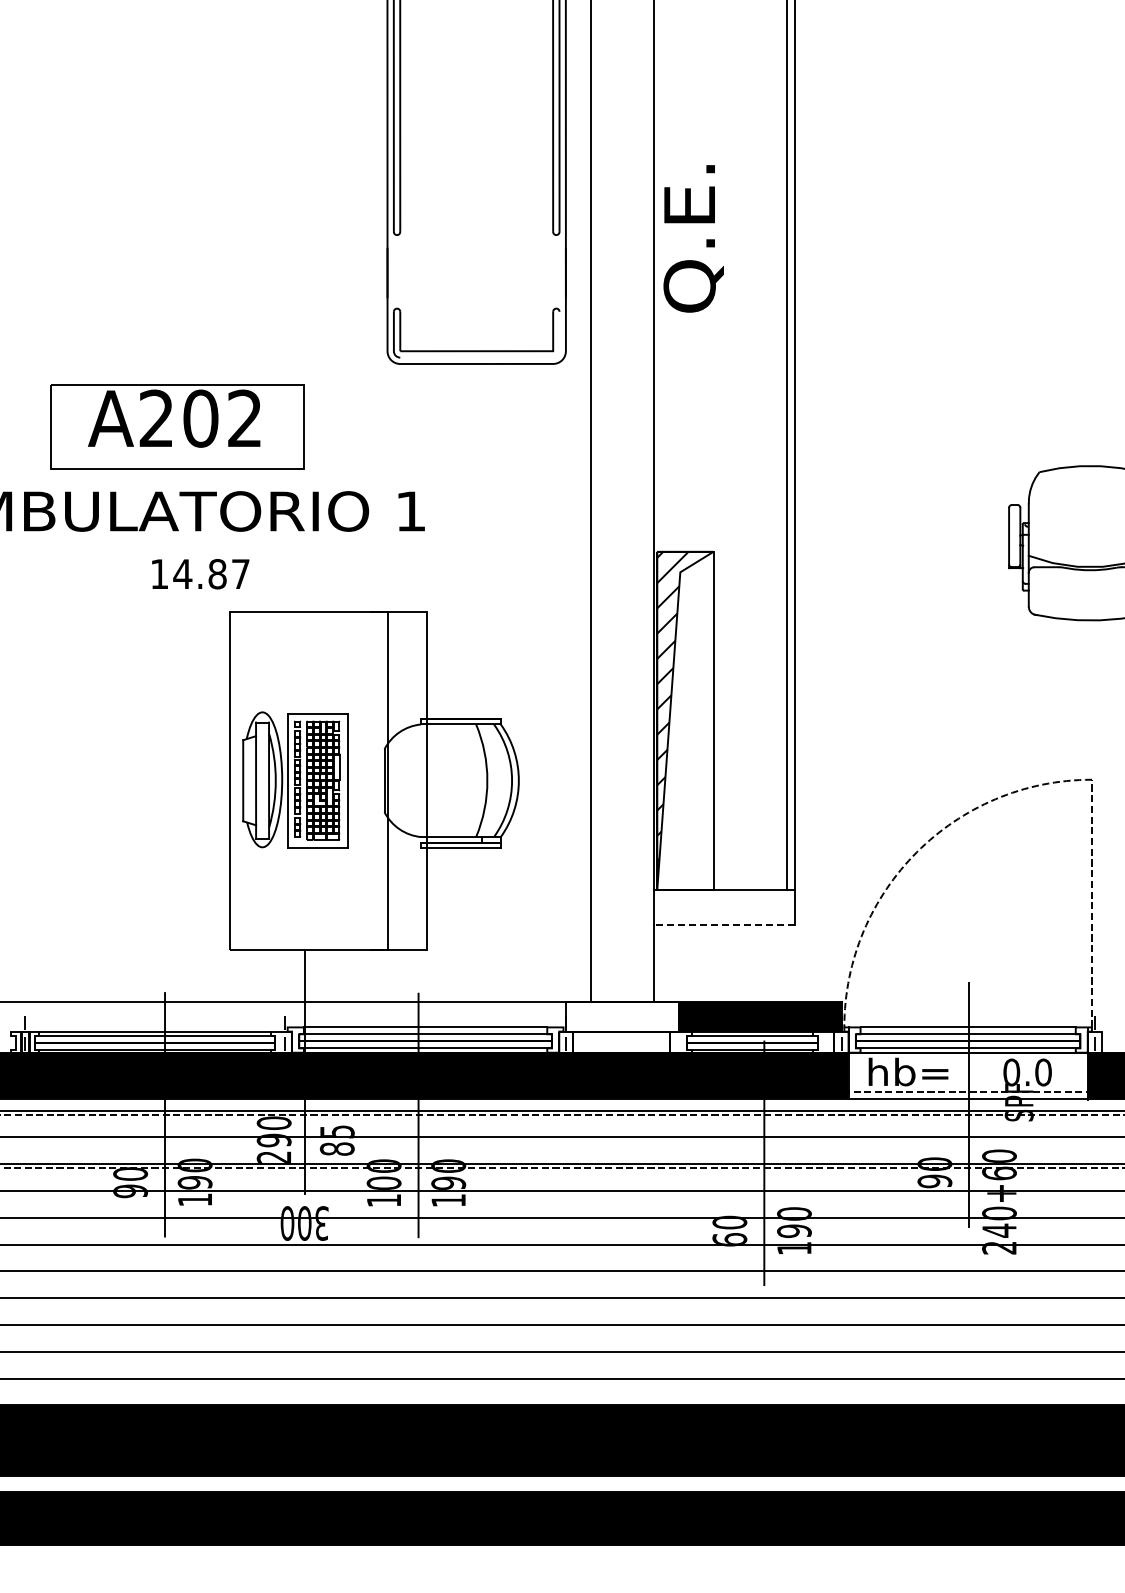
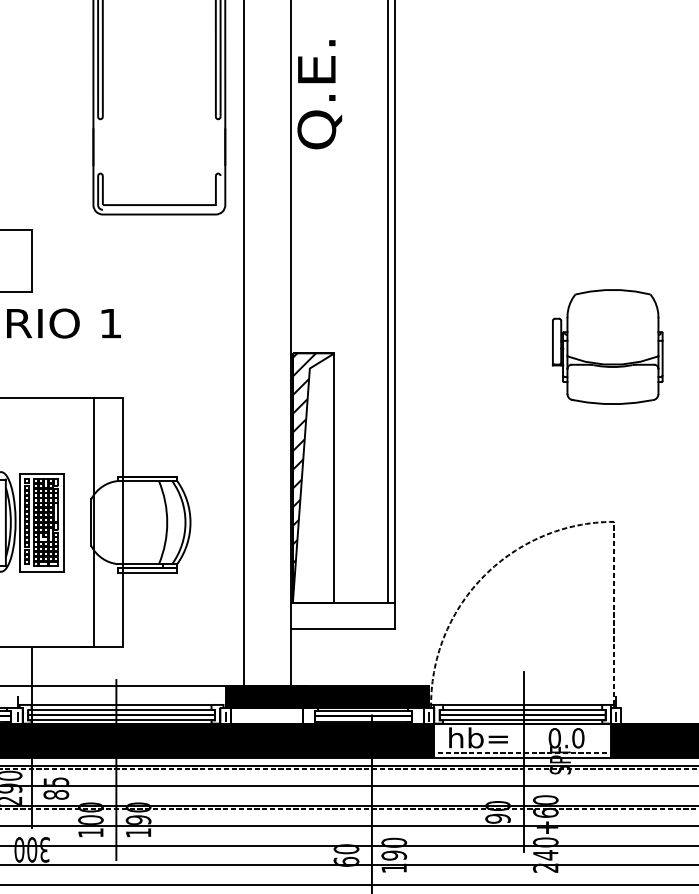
text: (693, 238) -> (319, 94), moved
line: (724, 924) -> (342, 628), dashed -> solid
fill: (622, 1016) -> (267, 696), added

